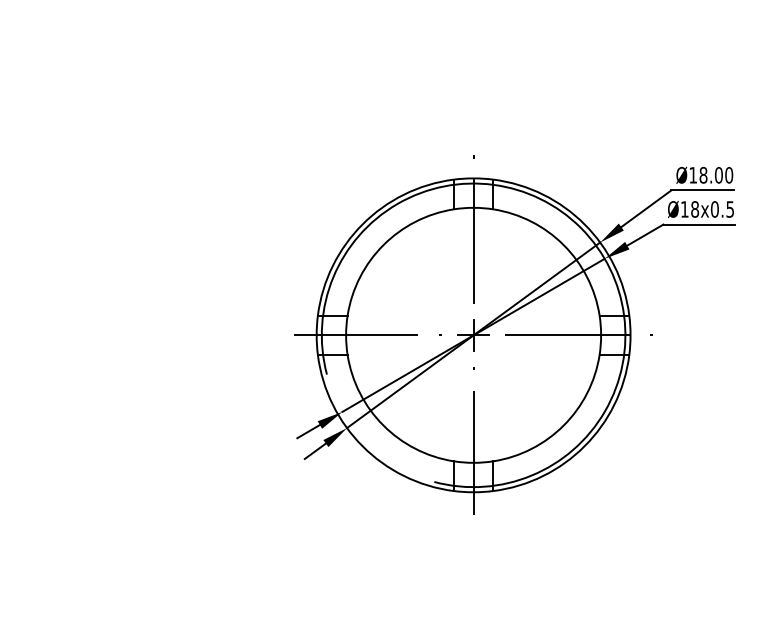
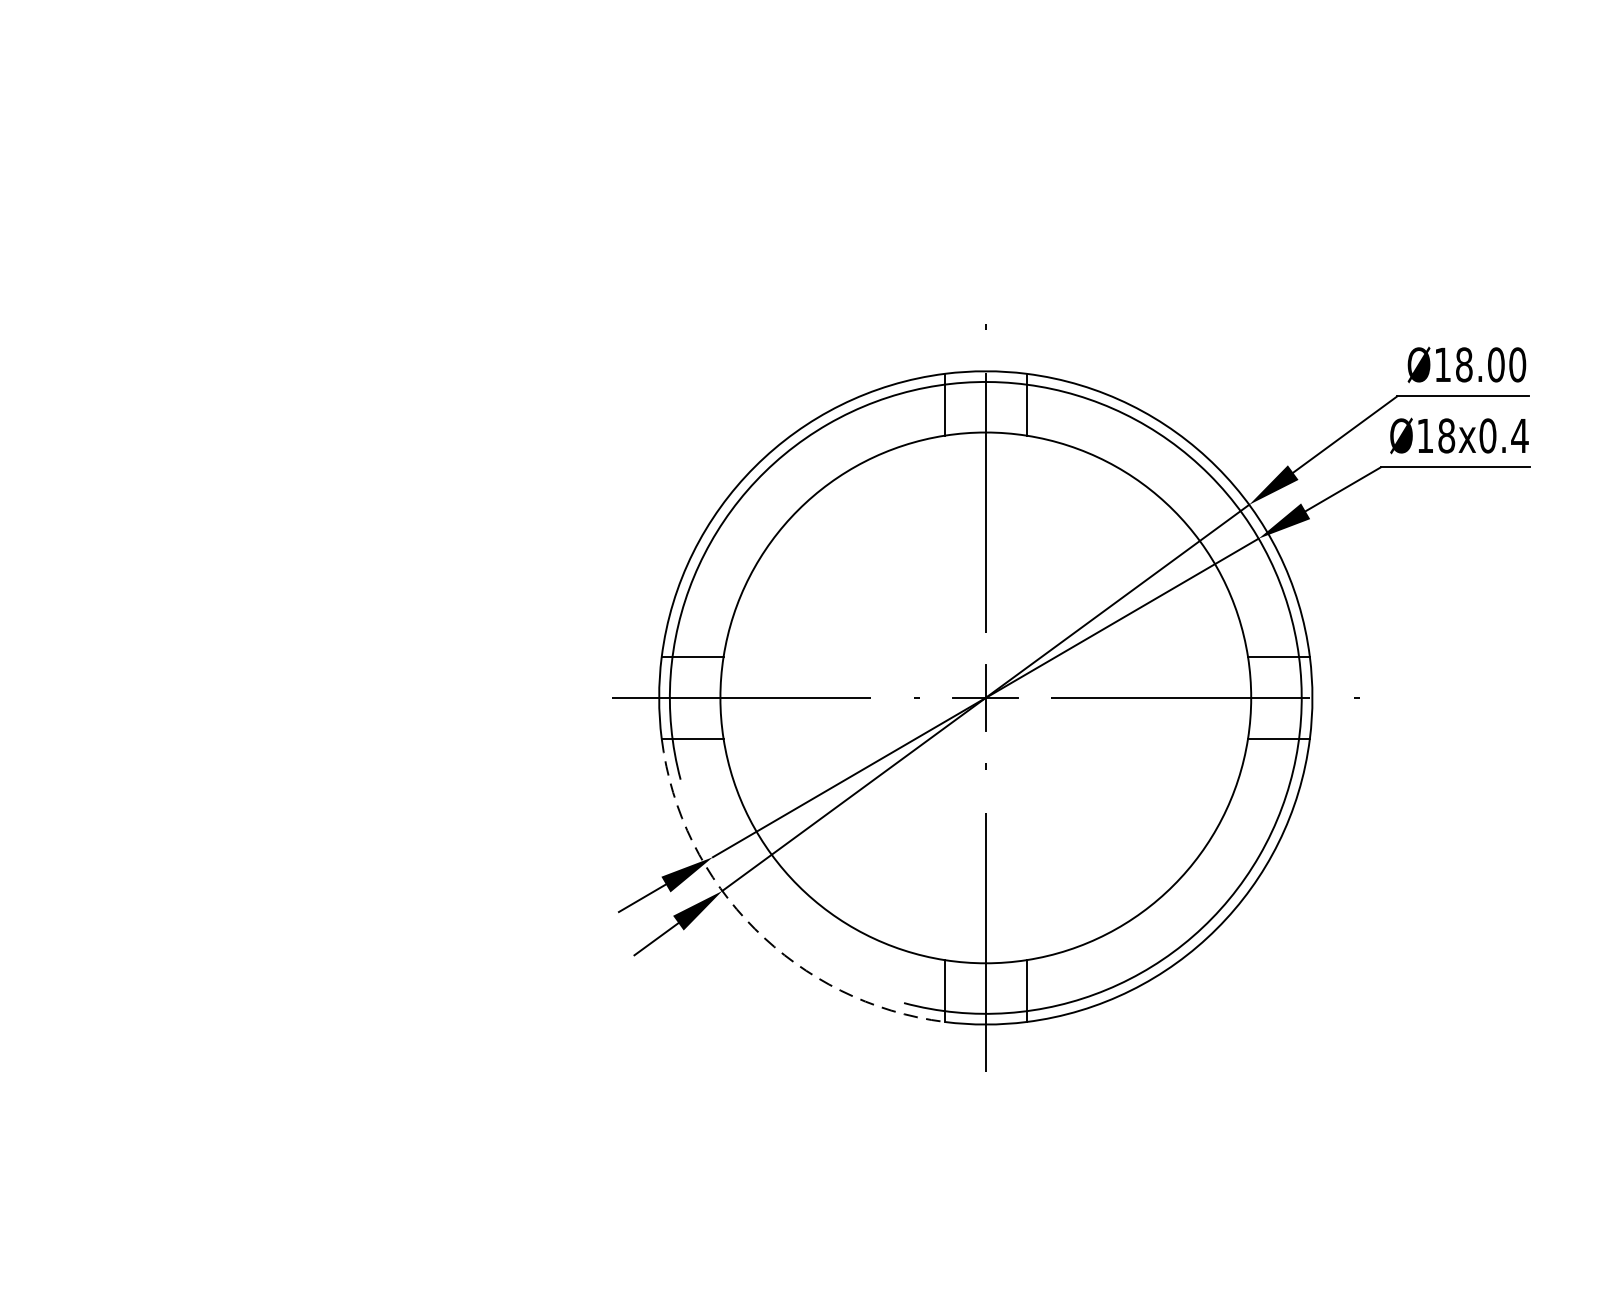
text: (730, 209) -> (1520, 436), Ø18x0.5 -> Ø18x0.4
arc: (362, 446) -> (754, 929), solid -> dashed

